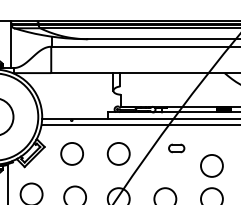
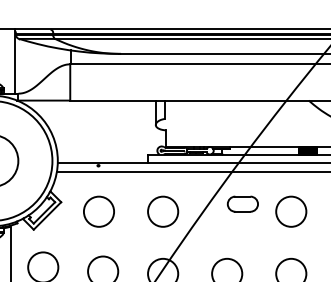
part: (176, 148) -> (242, 204), size x1.43
circle: (211, 165) -> (290, 211), moved

